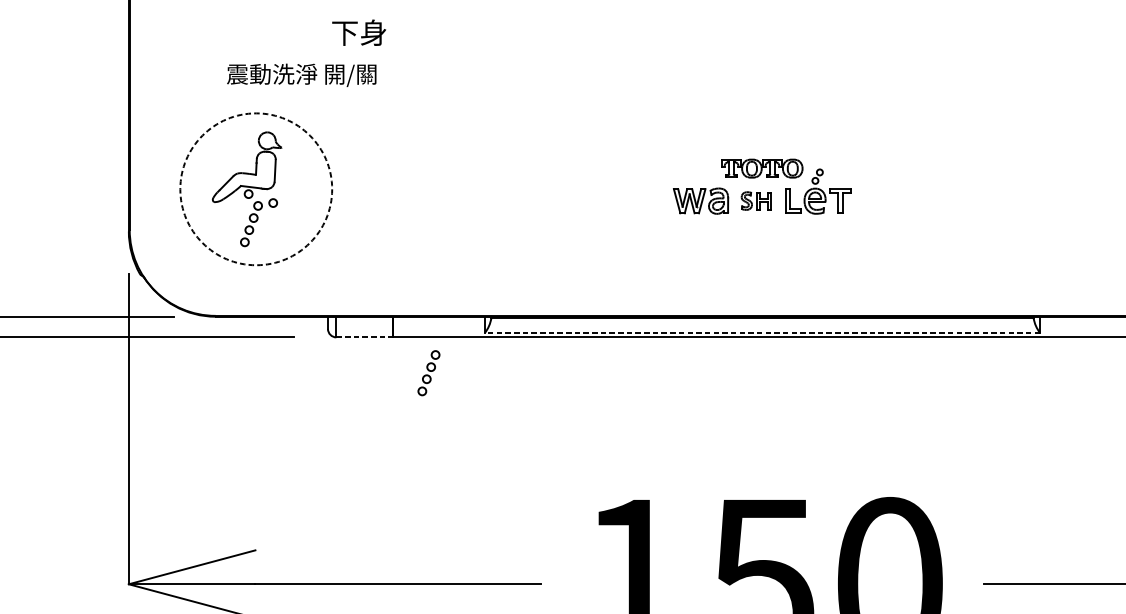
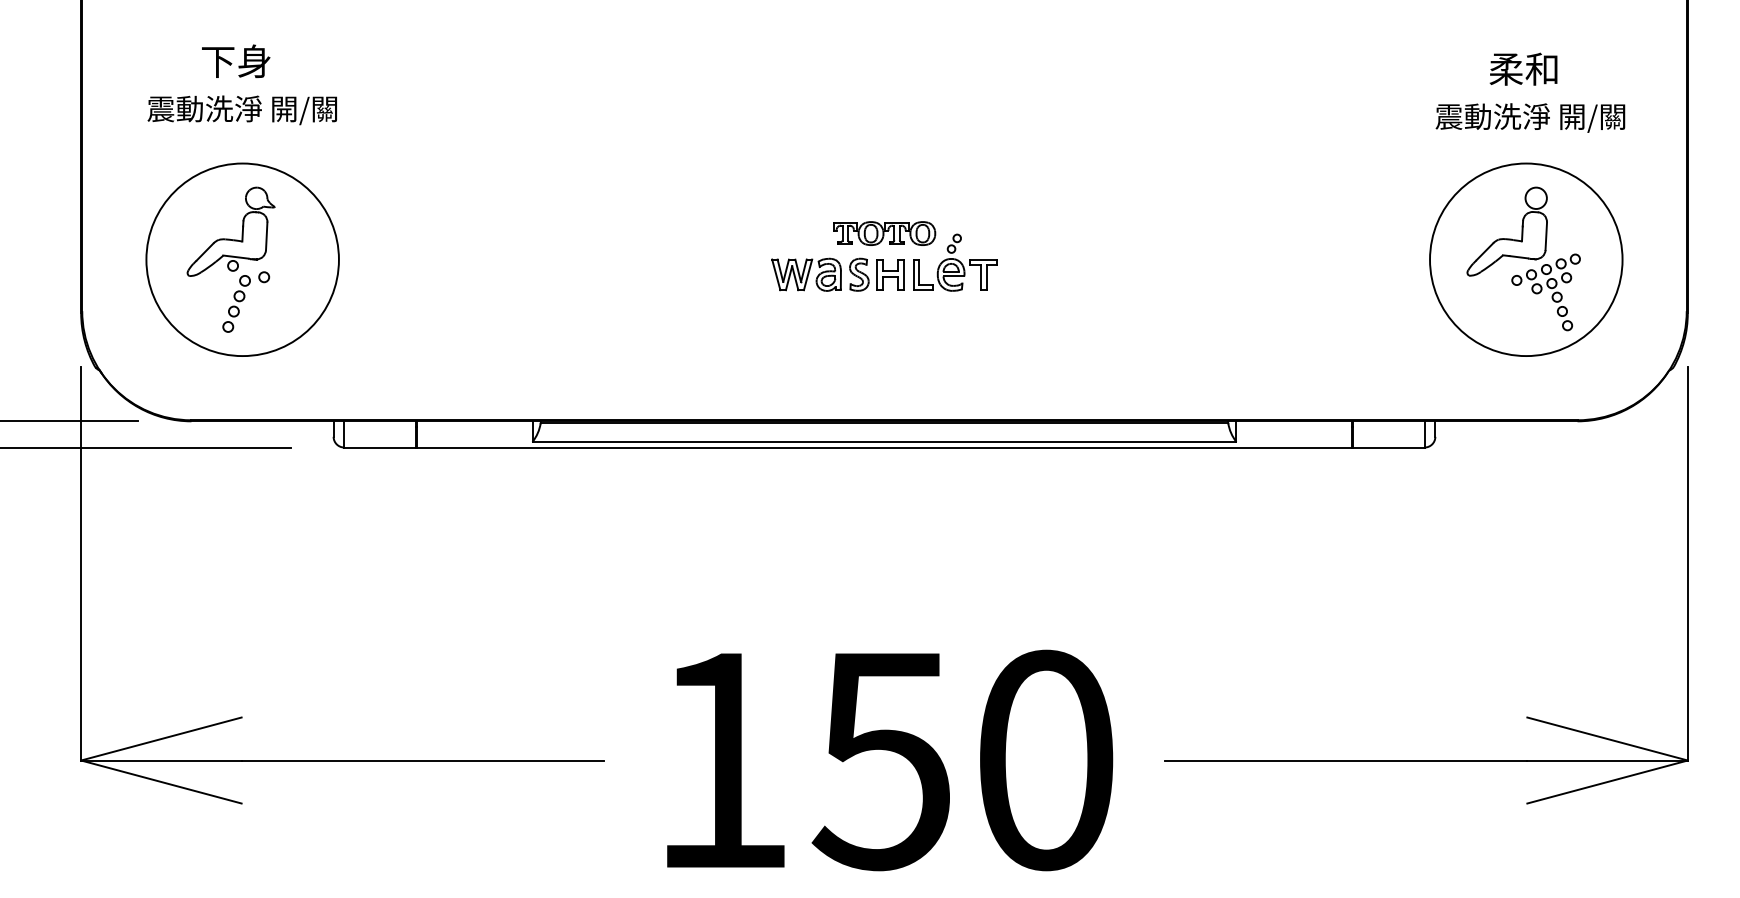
text: (359, 32) -> (236, 60), moved
text: (301, 75) -> (241, 110), moved
circle: (256, 189) -> (242, 259), dashed -> solid
part: (756, 200) -> (876, 274), size x1.43
line: (762, 332) -> (884, 441), dashed -> solid
line: (364, 337) -> (380, 447), dashed -> solid
part: (428, 372) -> (461, 492), removed

